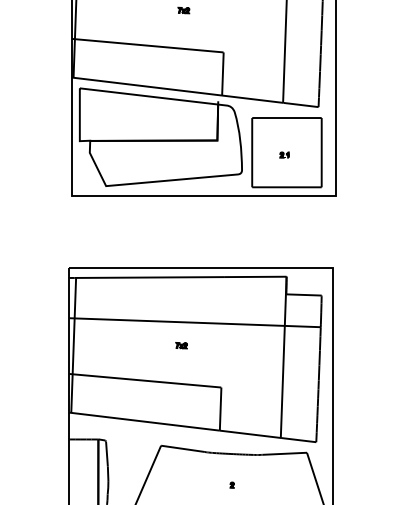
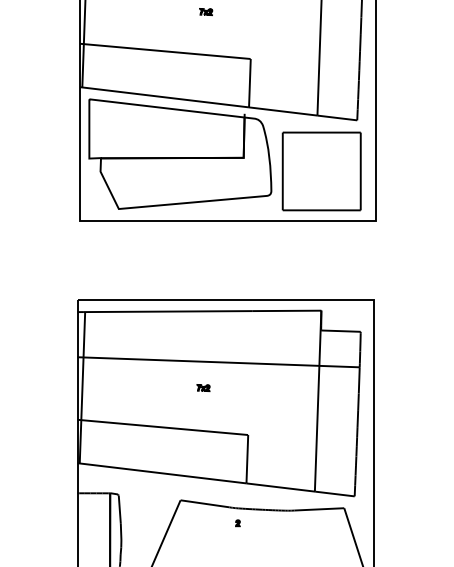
part: (284, 154) -> (319, 173), removed
part: (231, 484) -> (237, 522), moved

